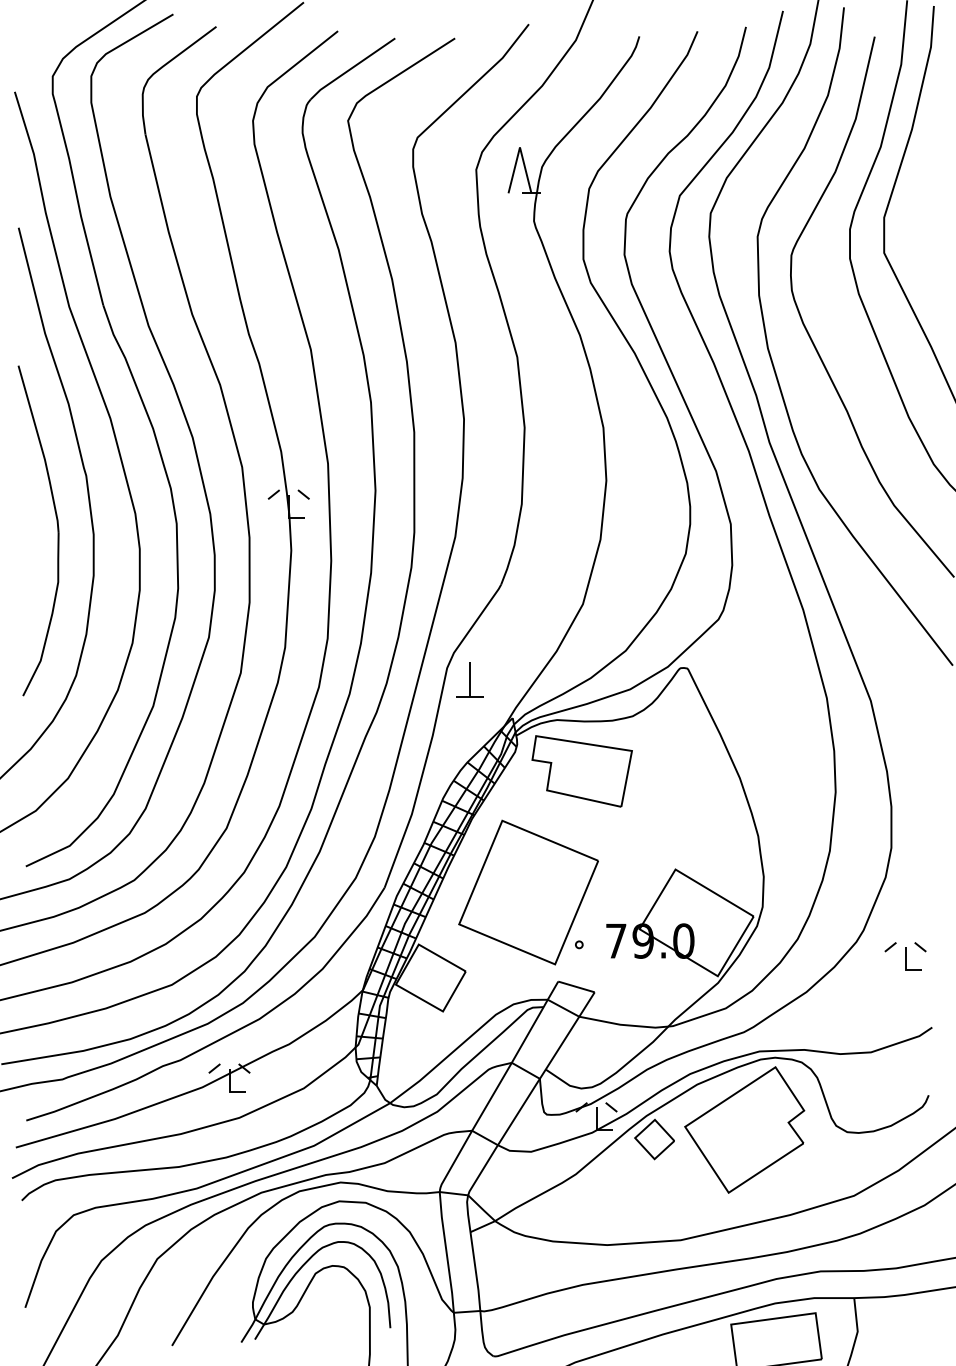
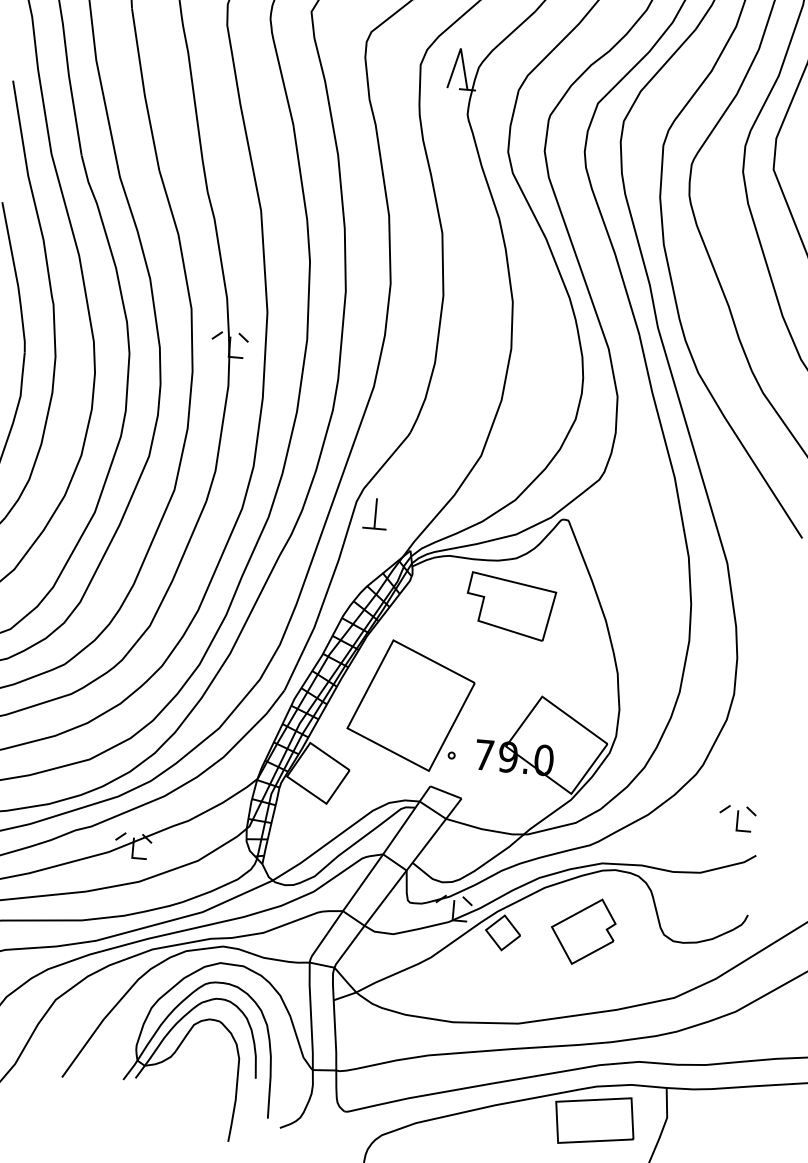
part: (581, 771) -> (510, 606), moved
part: (905, 956) -> (737, 818), moved
part: (744, 1129) -> (583, 930), size x0.6

